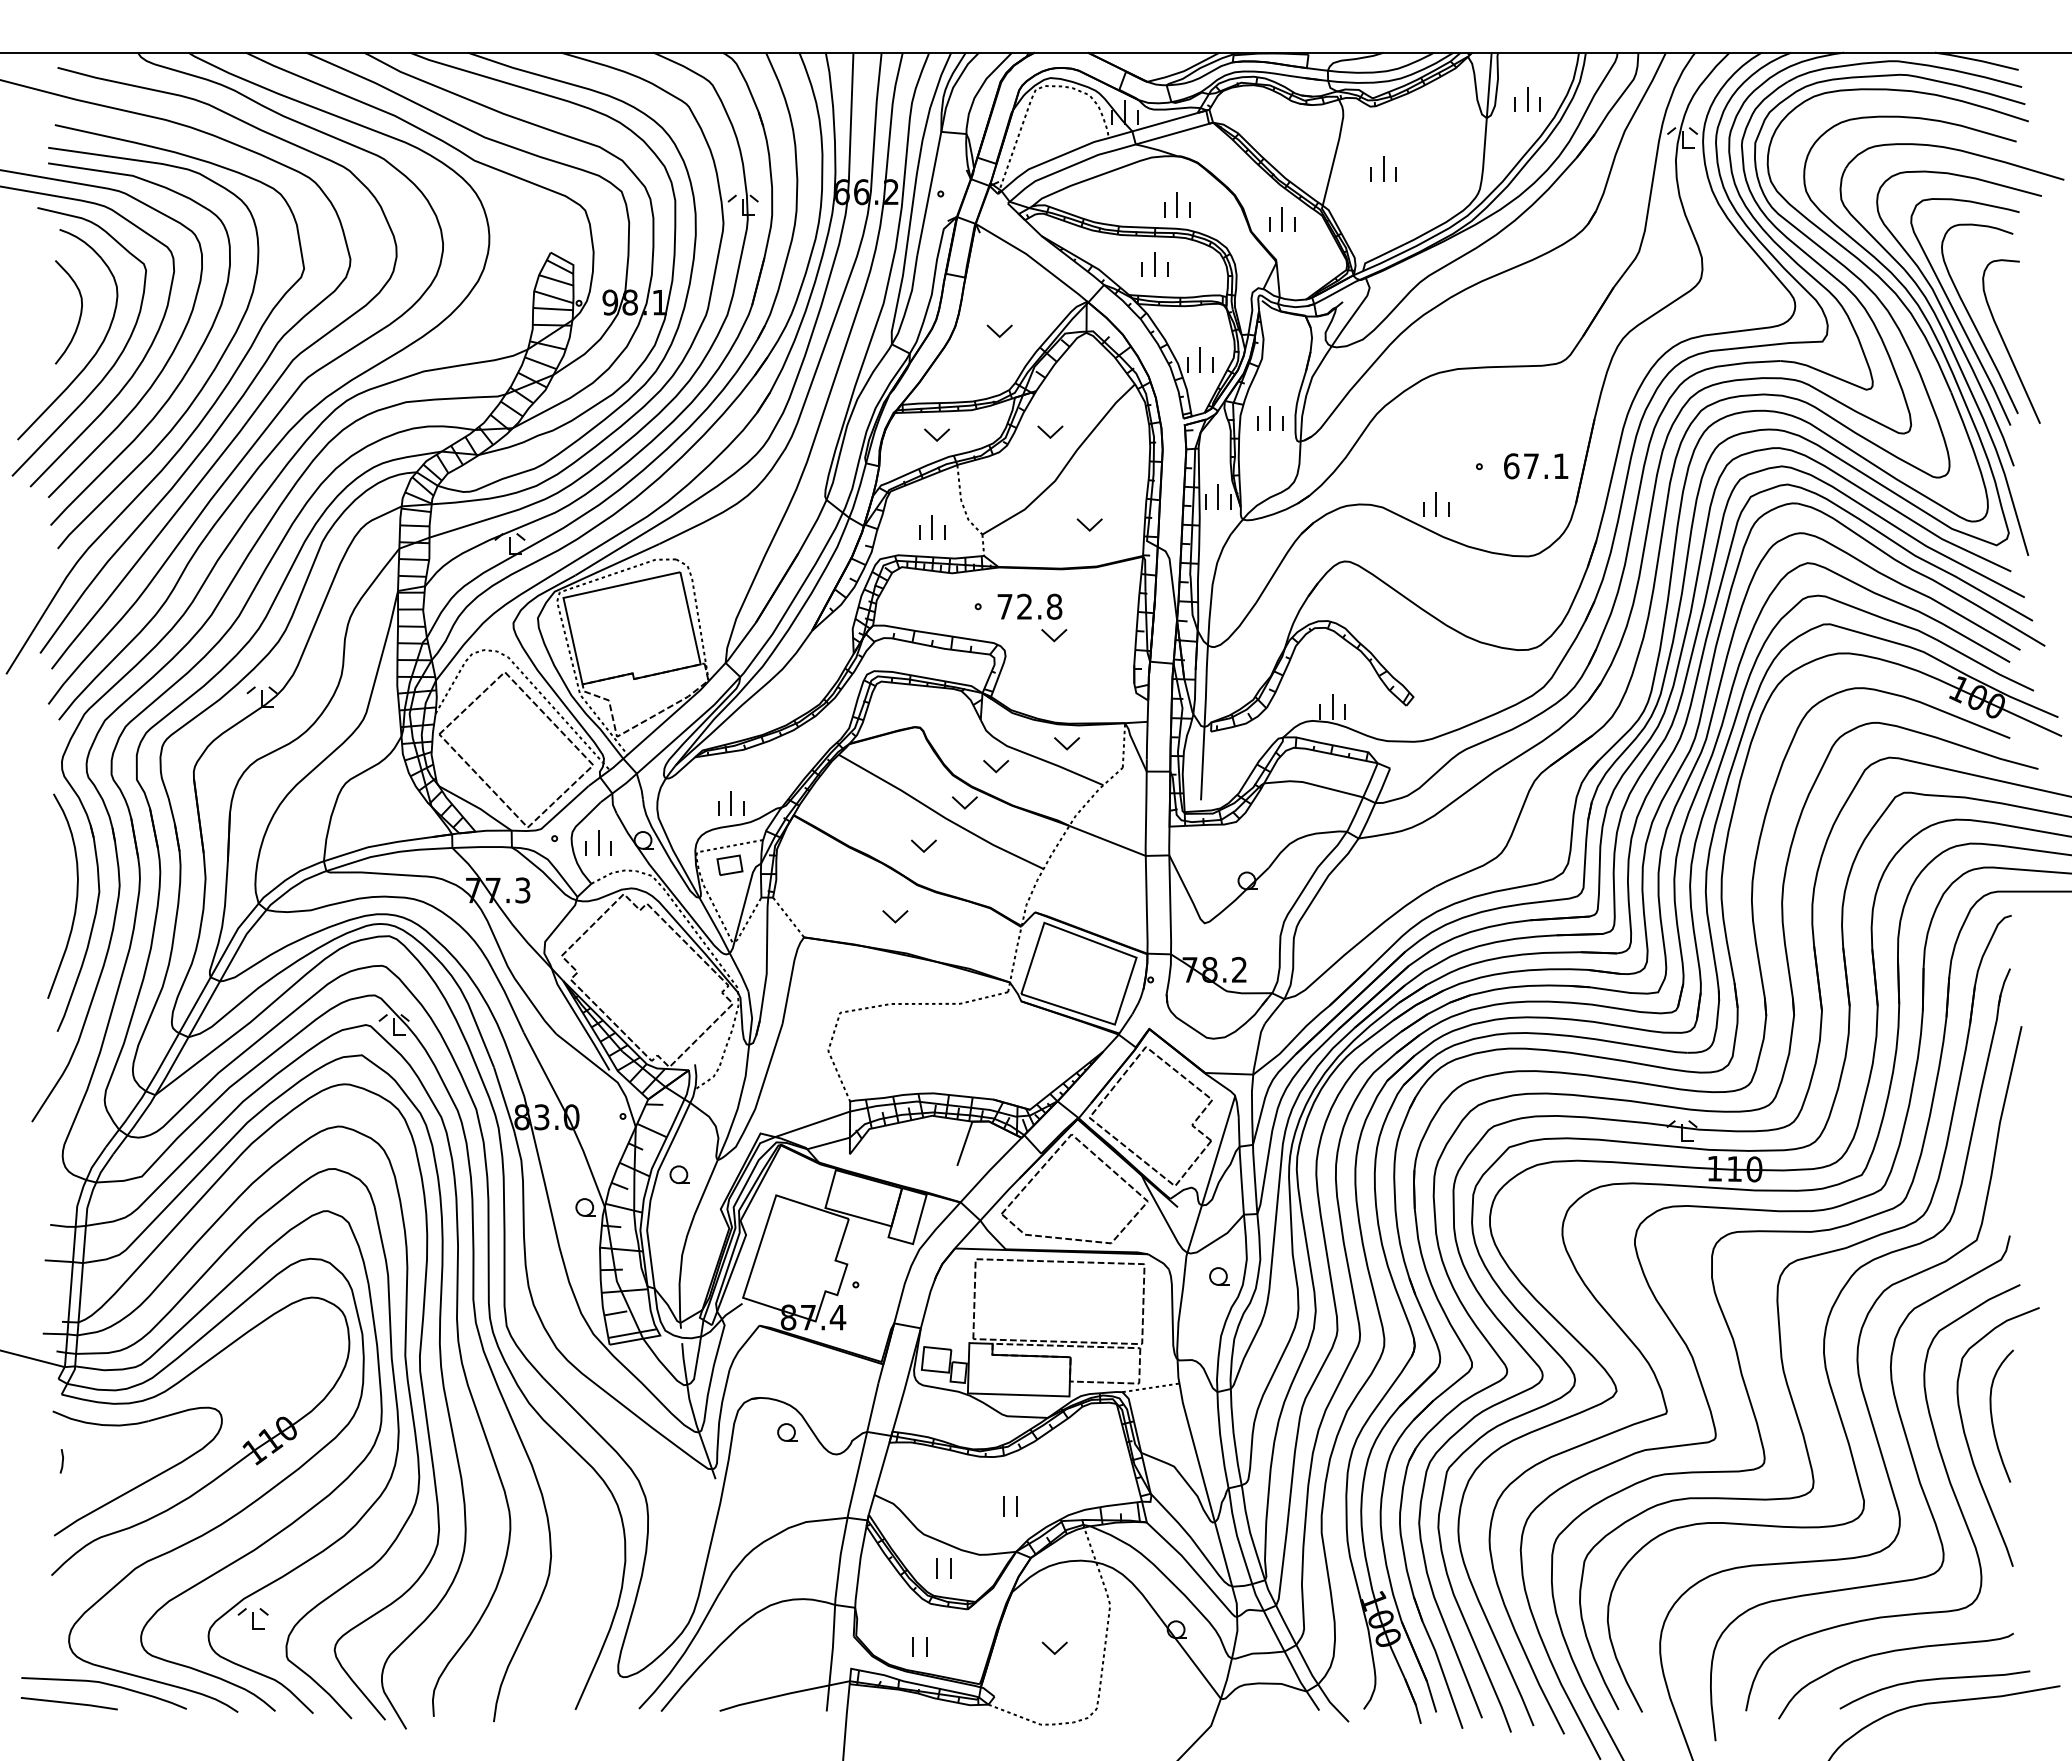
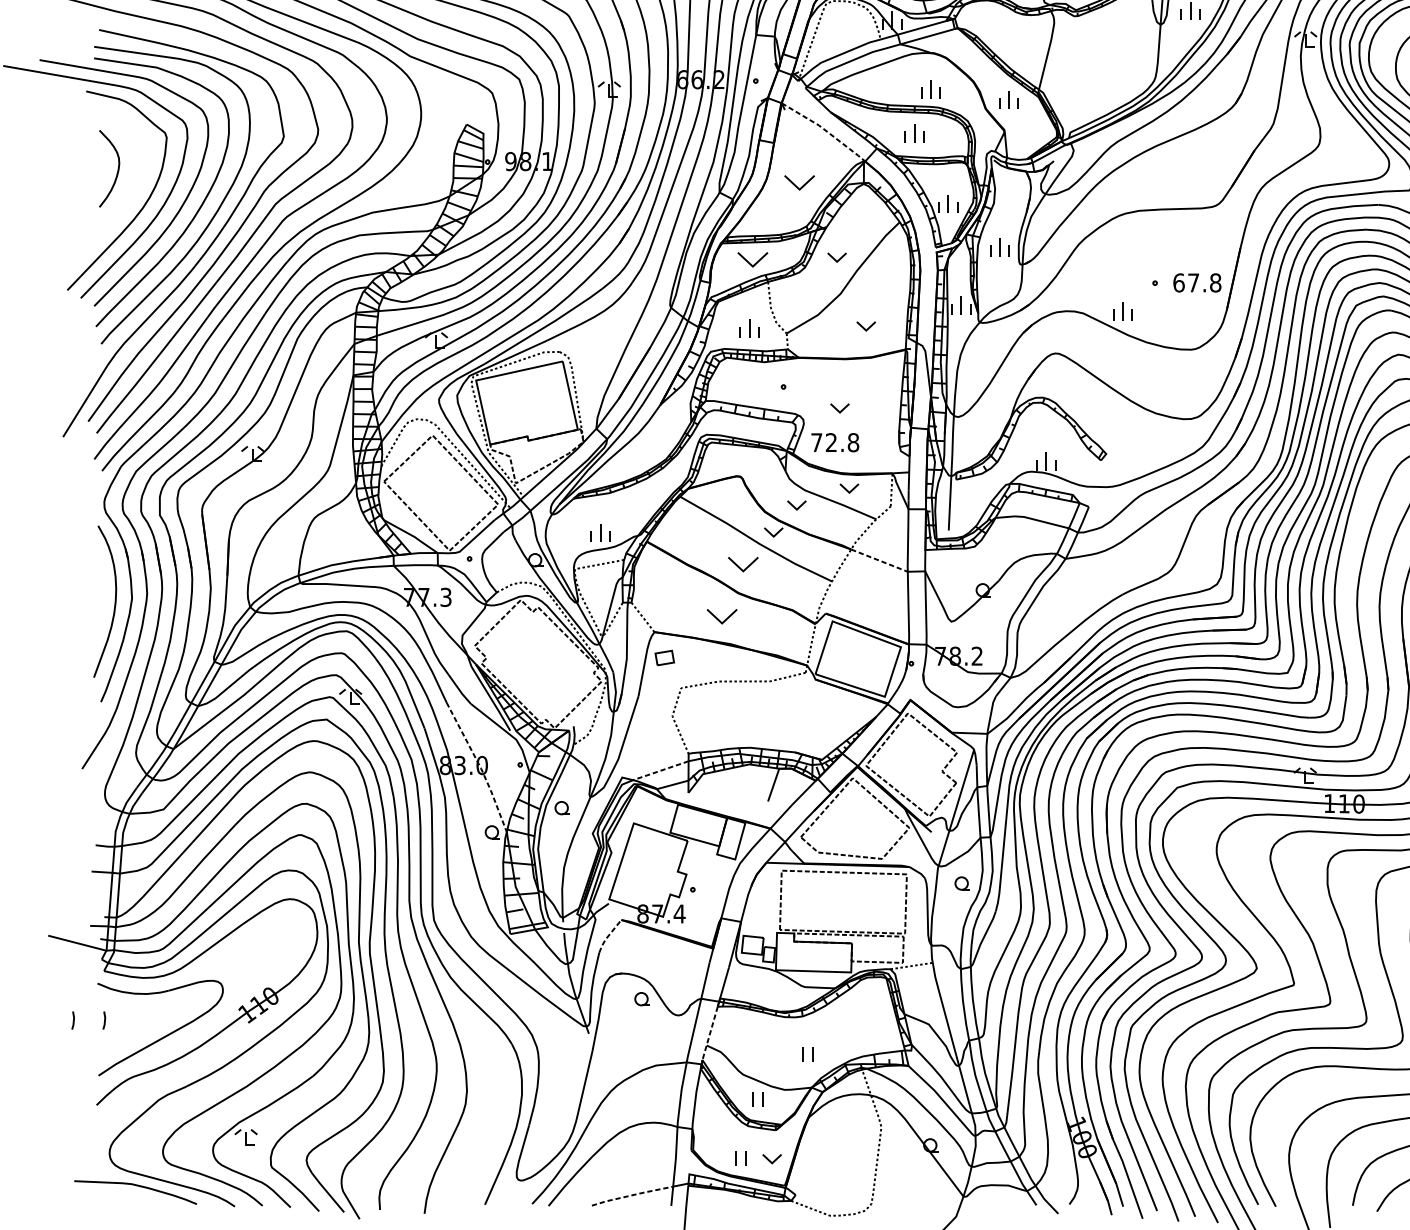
part: (1383, 168) -> (1084, 62), removed
line: (1034, 260) -> (825, 130), solid -> dashed
part: (999, 330) -> (799, 182), size x1.6
curve: (94, 353) -> (128, 199), removed
part: (937, 434) -> (753, 259), size x1.6
text: (1560, 466) -> (1215, 283), 67.1 -> 67.8
text: (1029, 606) -> (834, 442), moved
line: (1108, 841) -> (880, 561), solid -> dashed
part: (598, 842) -> (502, 561), removed
part: (923, 845) -> (743, 564), size x1.6
part: (729, 864) -> (664, 657), moved
part: (895, 916) -> (722, 616), size x1.6
line: (569, 1119) -> (480, 767), solid -> dashed
line: (812, 1124) -> (660, 770), solid -> dashed
line: (742, 1347) -> (608, 936), solid -> dashed
line: (19, 1461) -> (72, 1020), added
line: (878, 1479) -> (709, 1034), solid -> dashed
part: (1054, 1647) -> (771, 1158), moved
line: (774, 1696) -> (632, 1194), solid -> dashed
line: (68, 1703) -> (109, 1200), removed

